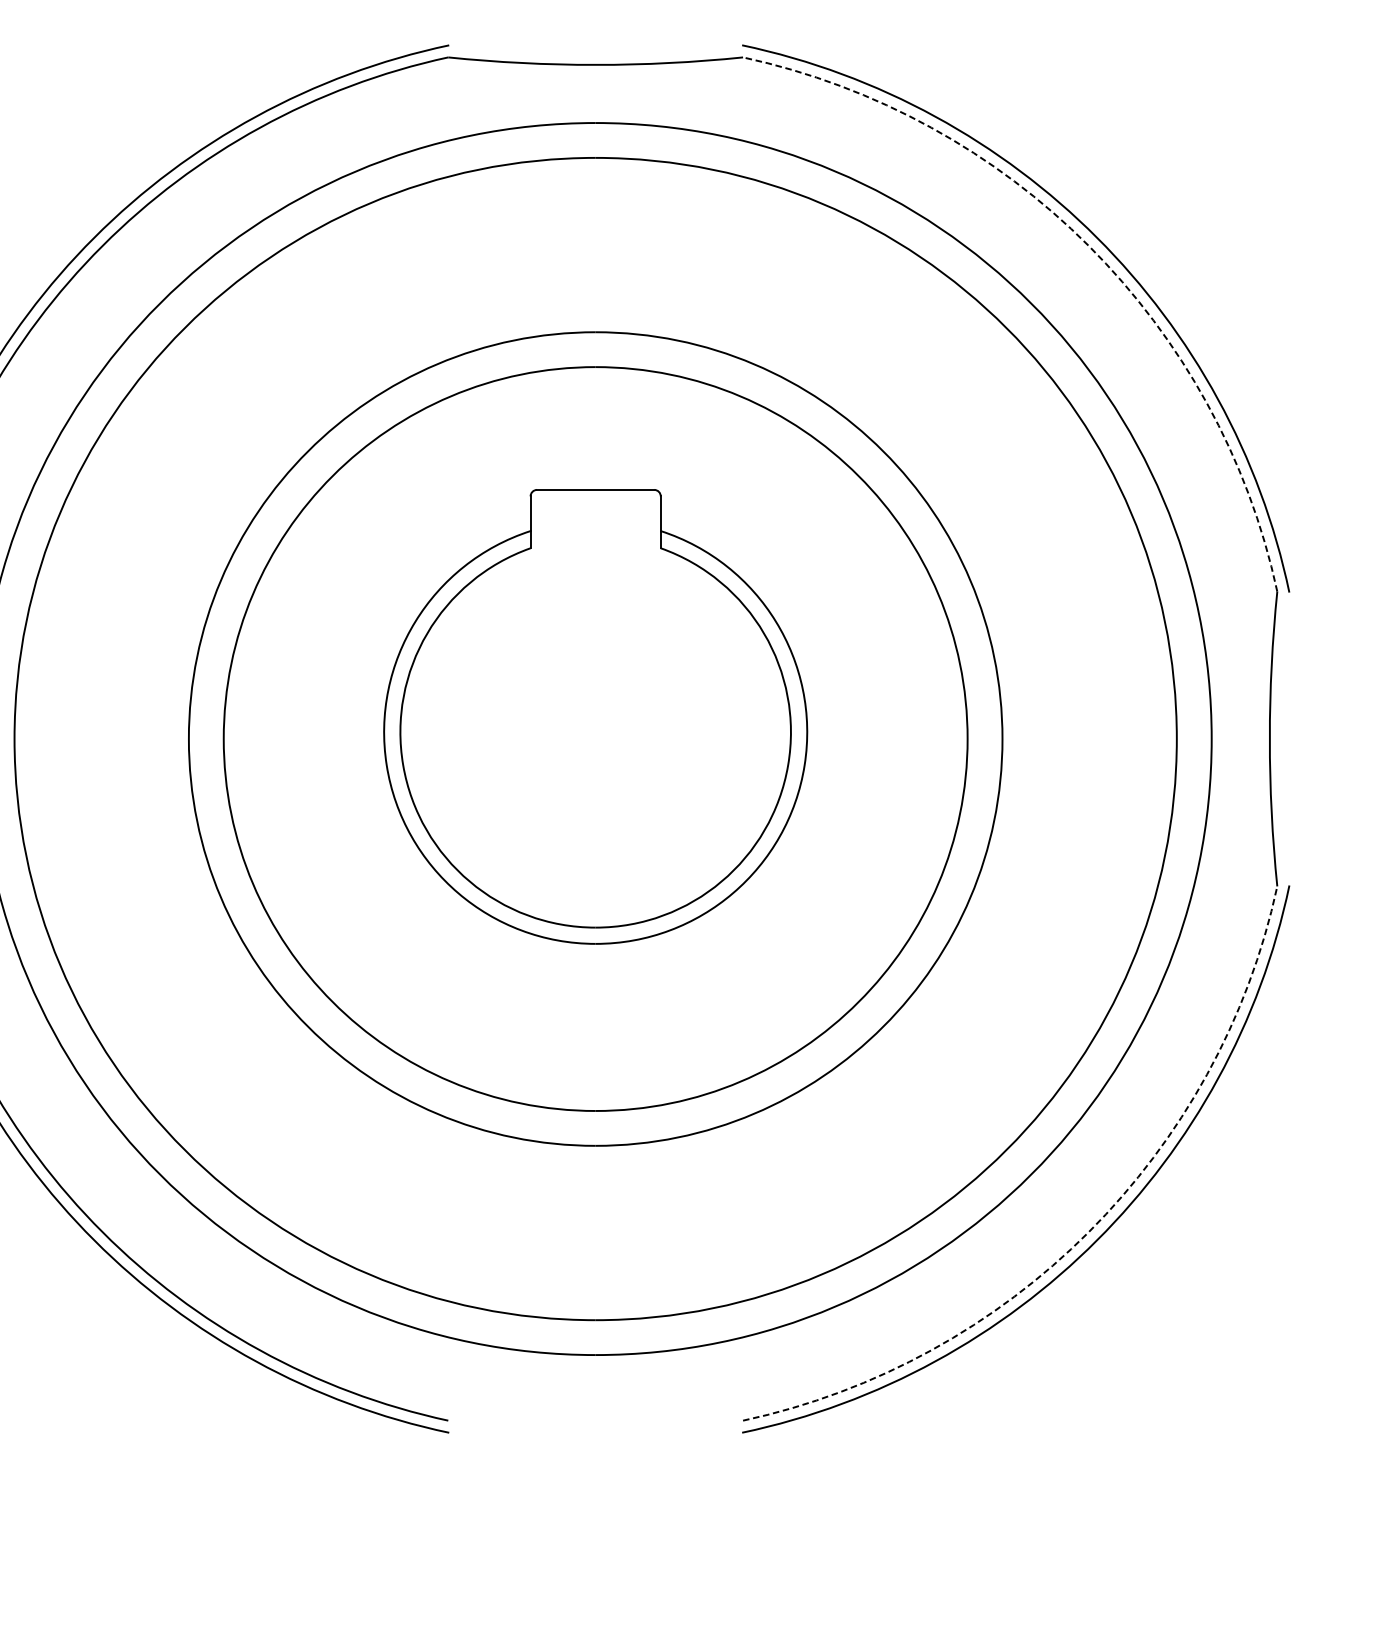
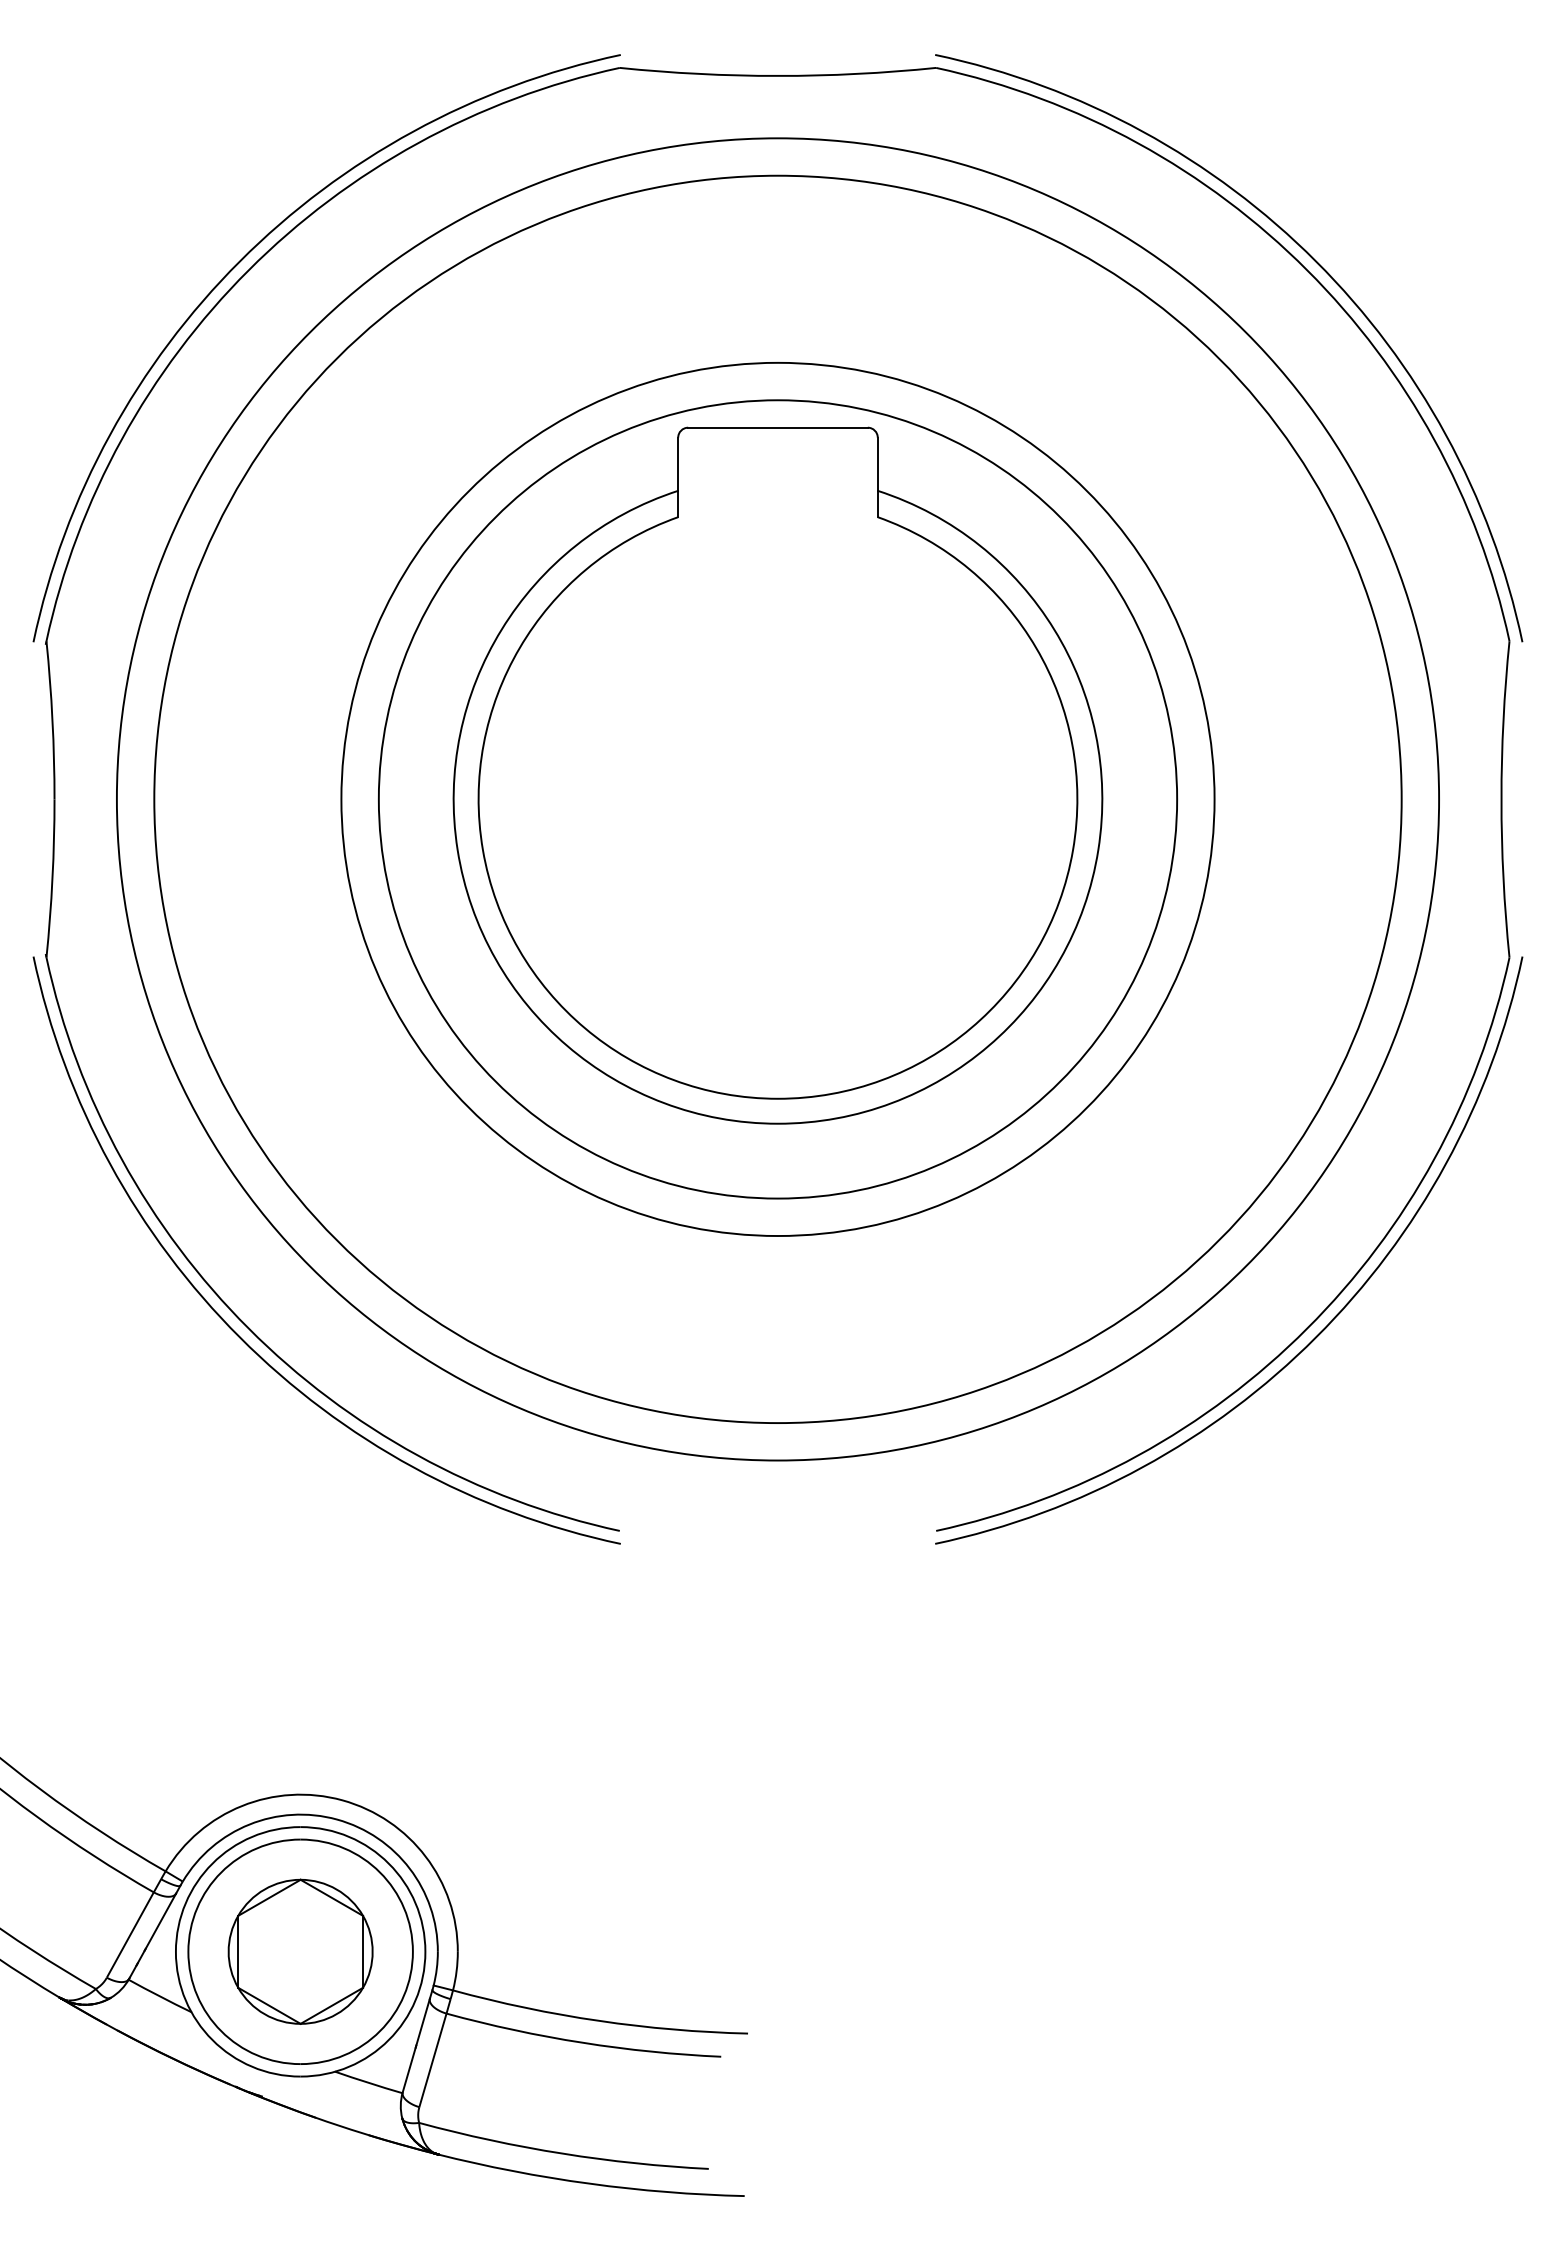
arc: (1089, 246) -> (1307, 270), dashed -> solid
part: (595, 716) -> (777, 775), size x1.43
arc: (1089, 1232) -> (1307, 1328), dashed -> solid

